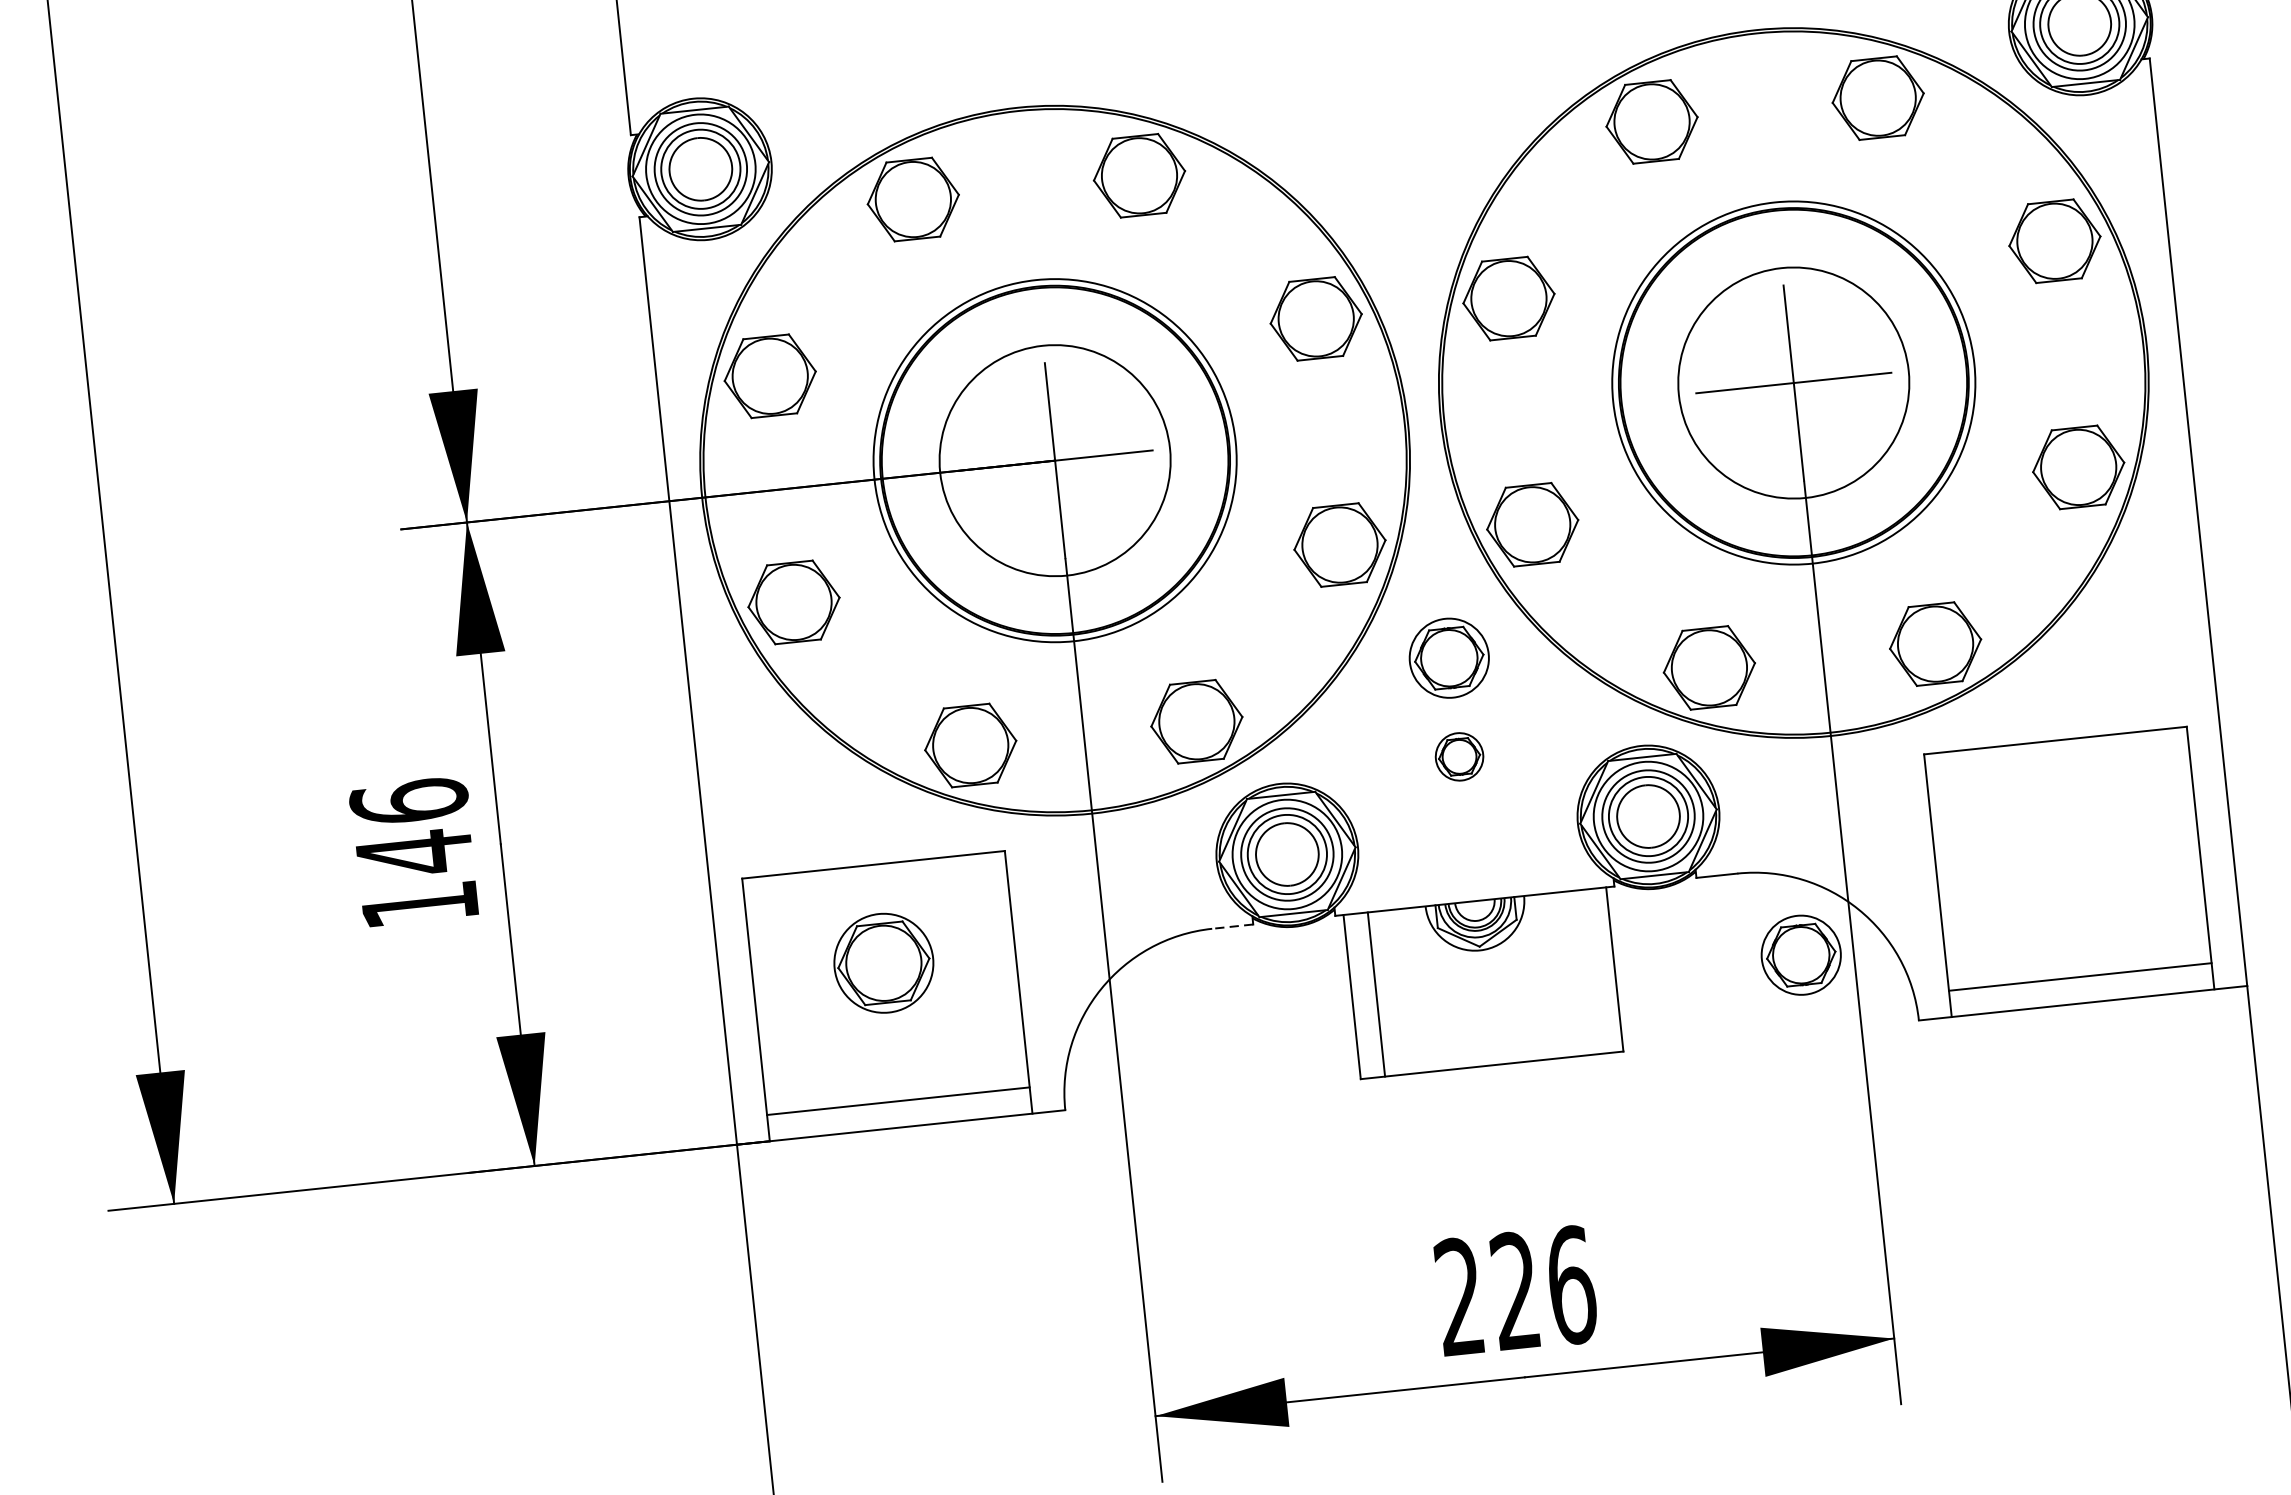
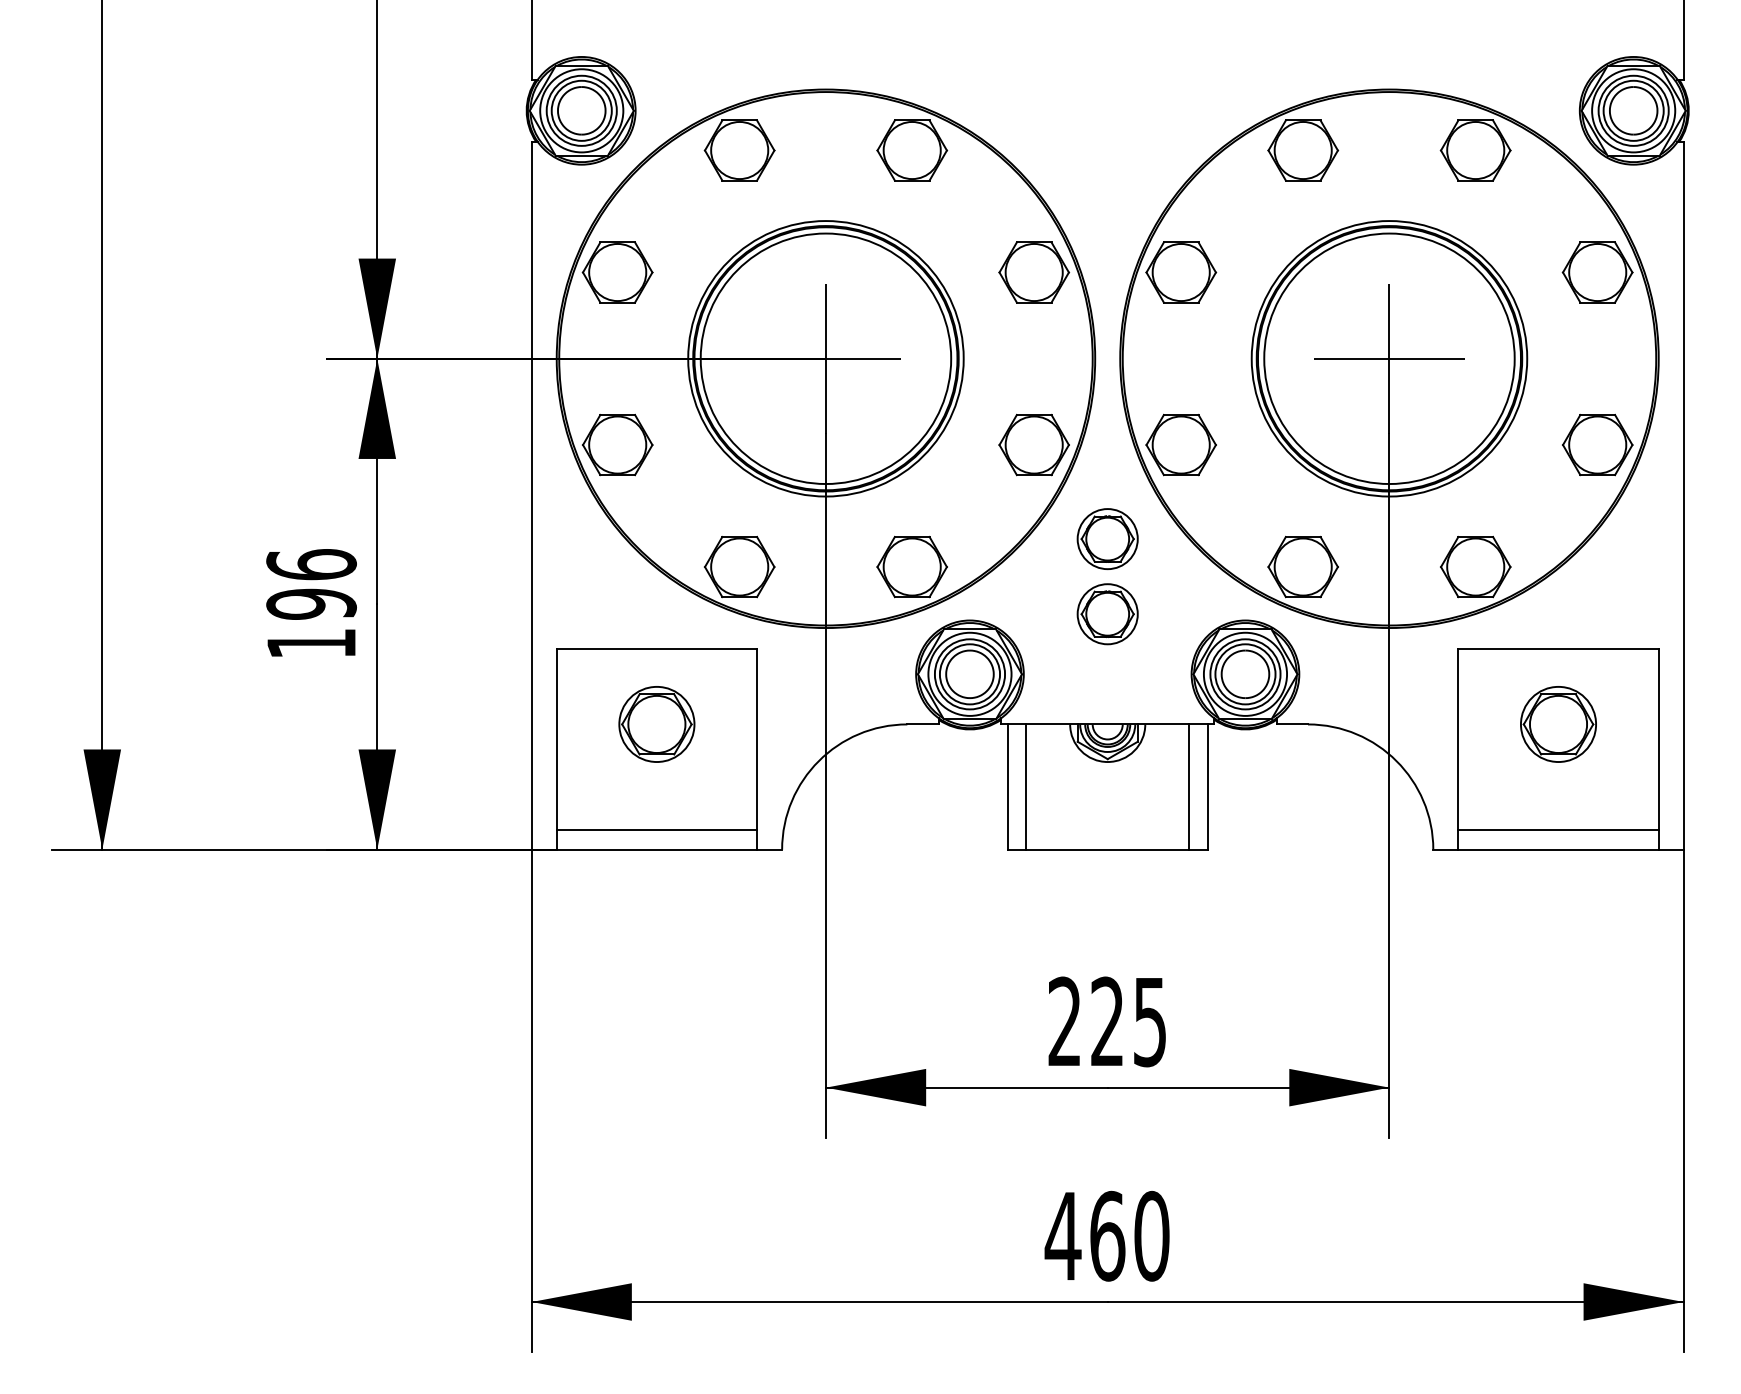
circle: (1793, 382) -> (1389, 358), size x1.43
circle: (1054, 460) -> (825, 358), size x1.43
part: (1459, 757) -> (1107, 614), size x1.67
part: (2065, 839) -> (1558, 724), added
text: (414, 853) -> (311, 604), 146 -> 196
line: (1233, 926) -> (923, 724), dashed -> solid
part: (1800, 954) -> (1349, 790), removed
line: (1590, 971) -> (1189, 786), added
text: (1571, 1284) -> (1150, 1021), 226 -> 225

